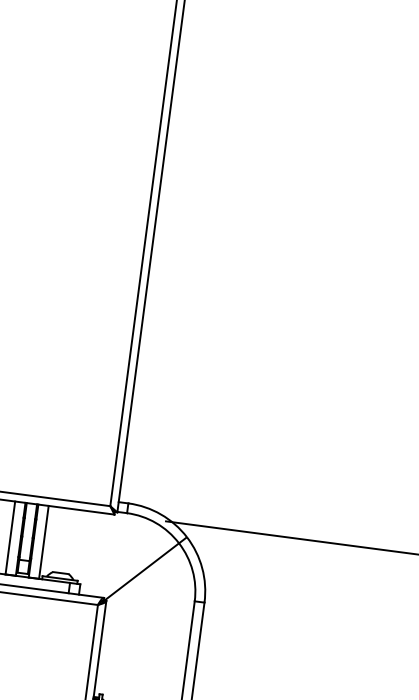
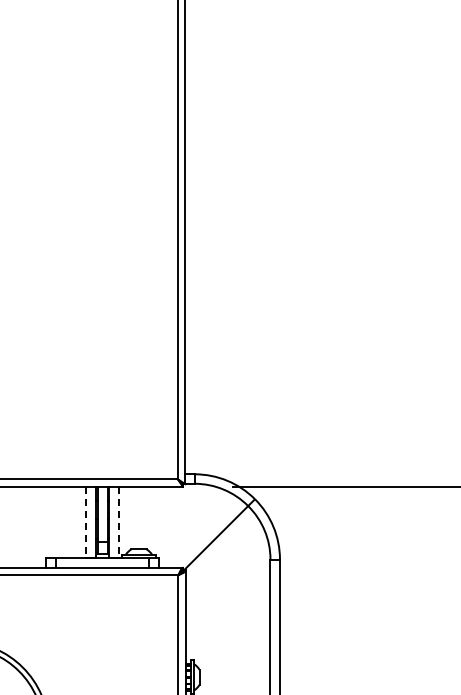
line: (10, 538) -> (86, 522), solid -> dashed
line: (43, 542) -> (118, 522), solid -> dashed

